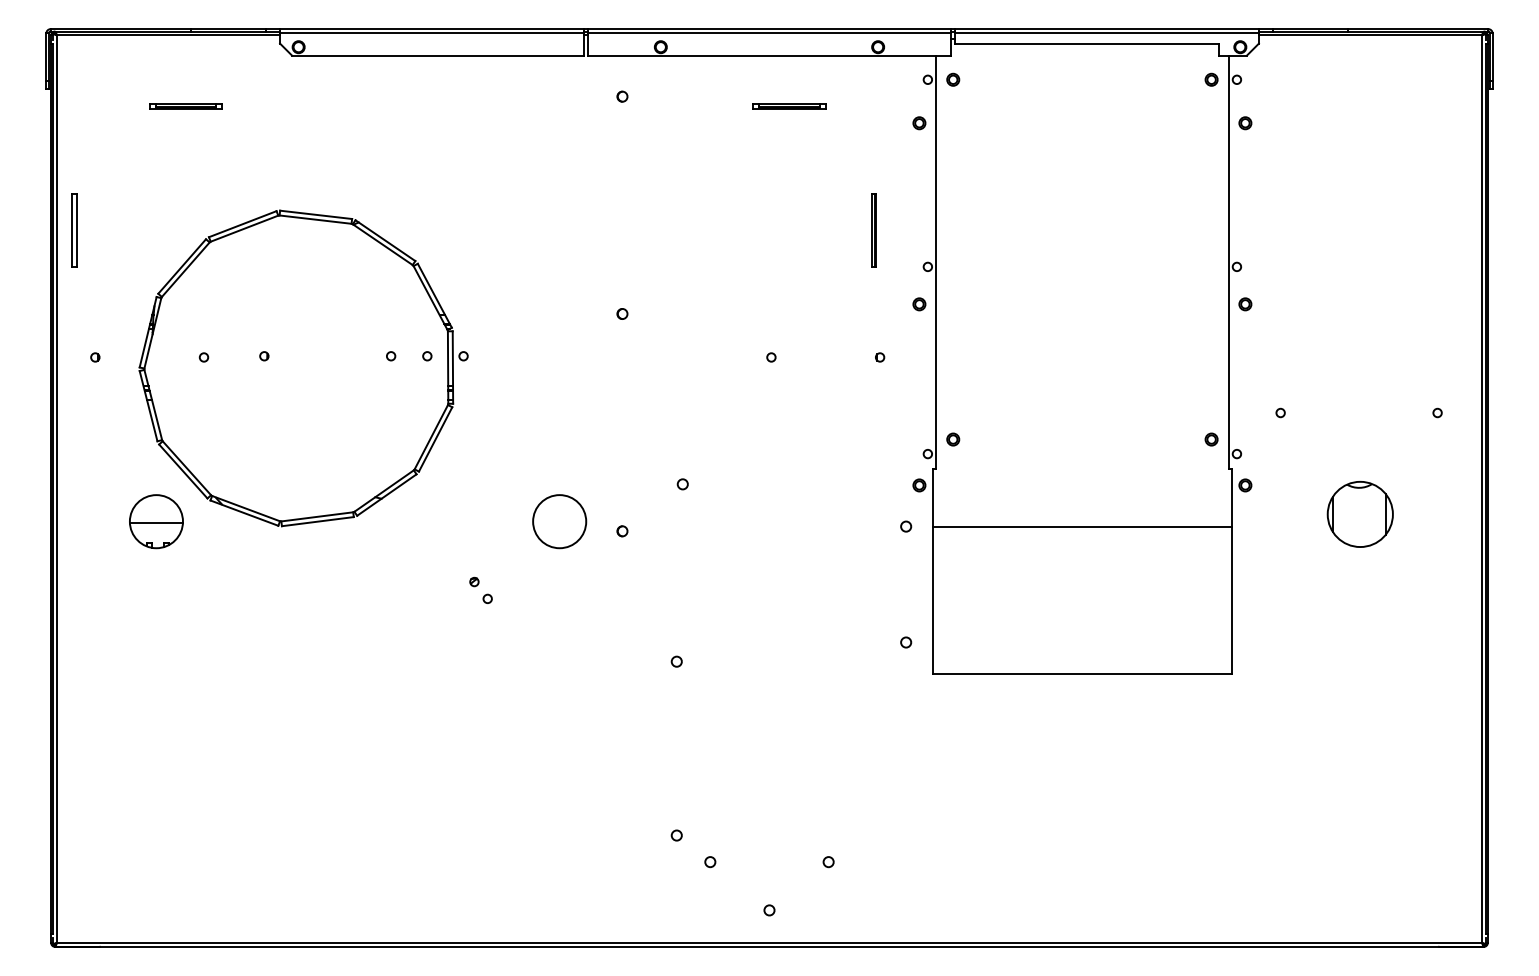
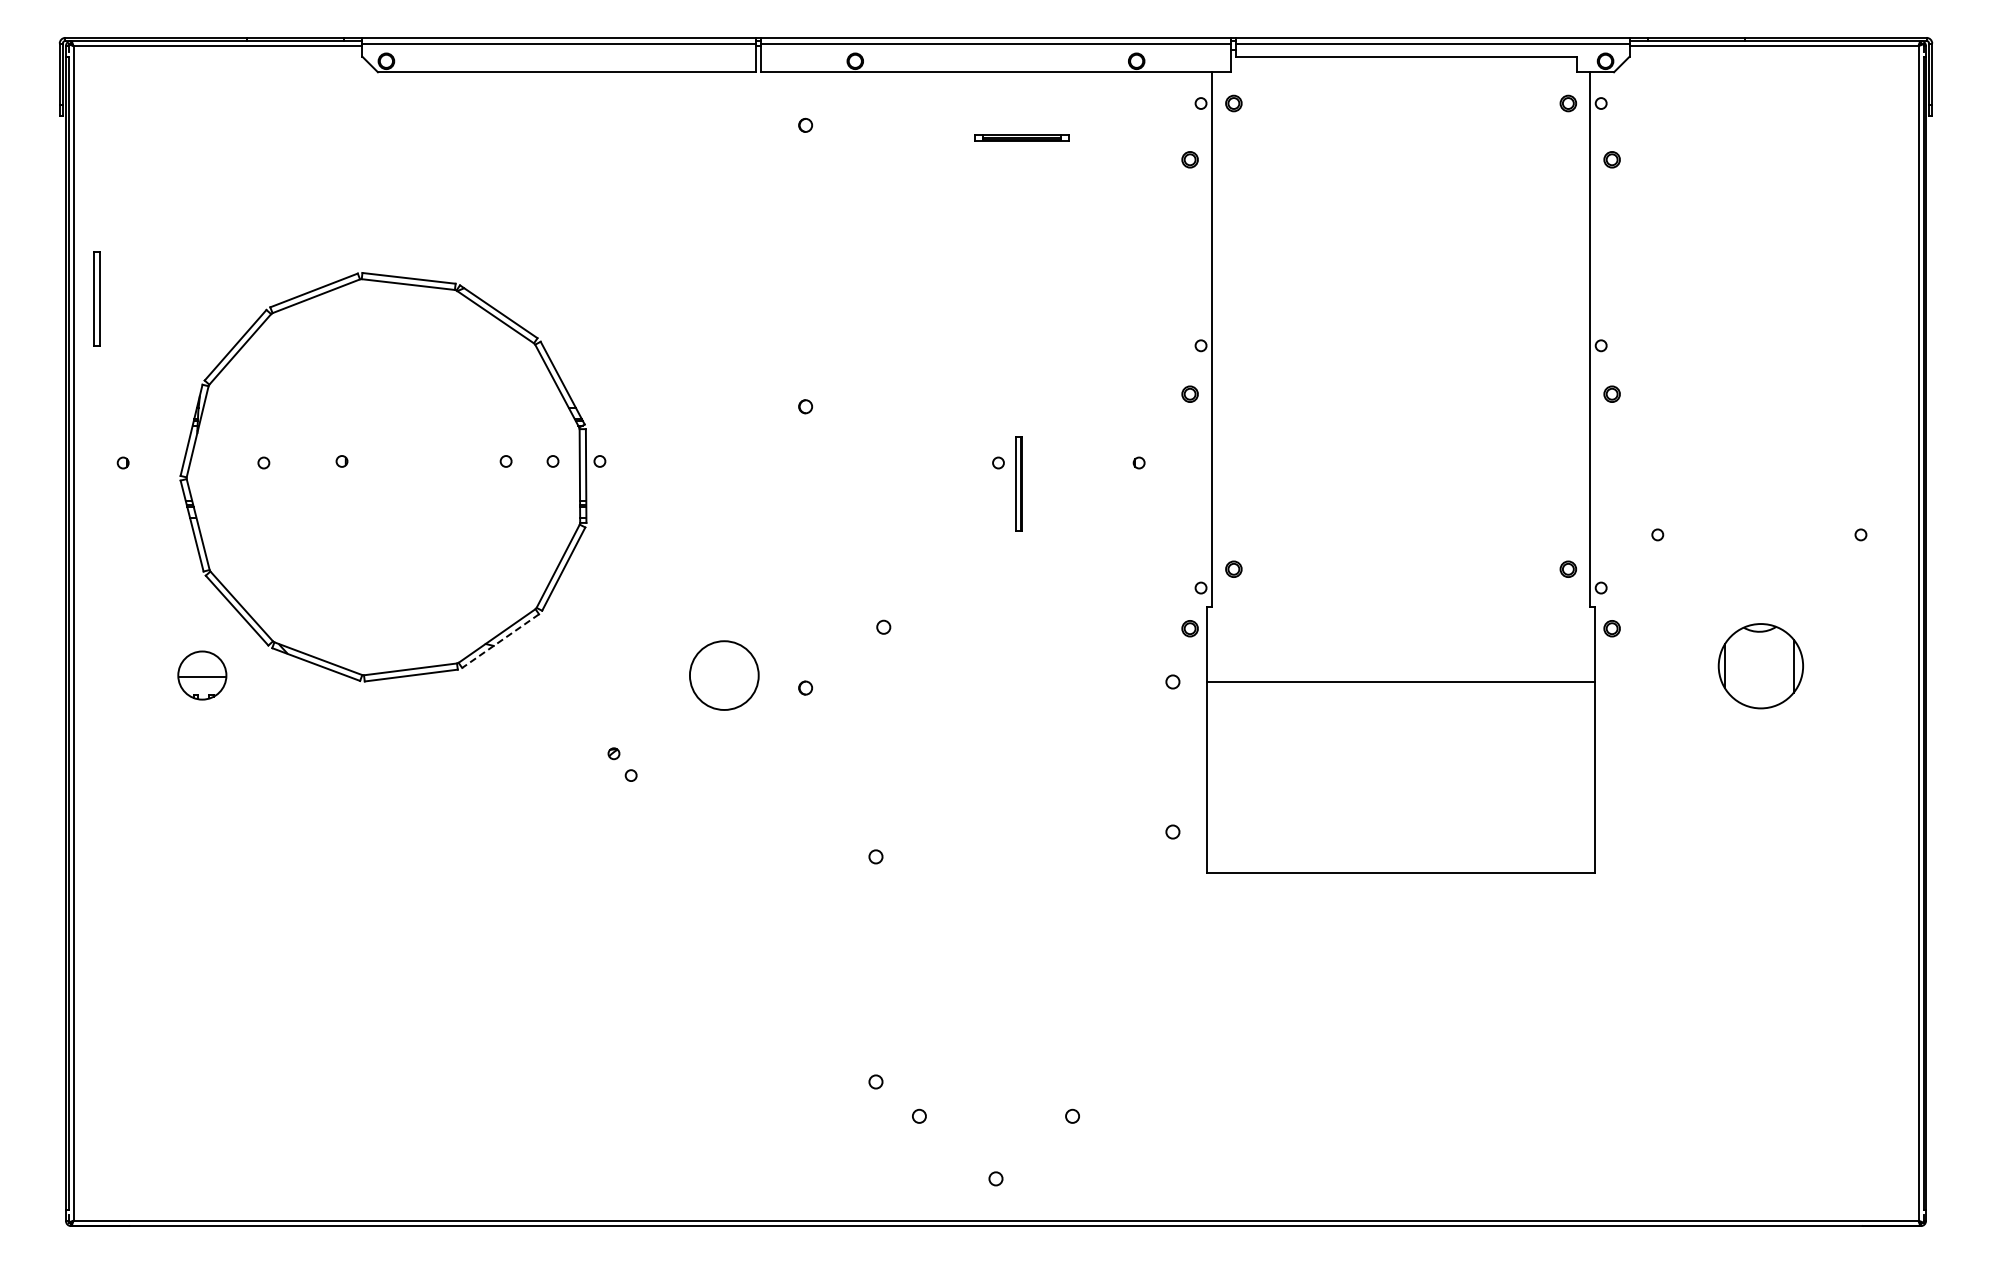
part: (185, 106) -> (240, 137), removed
part: (873, 230) -> (1018, 483), moved
line: (386, 495) -> (500, 641), solid -> dashed
part: (156, 521) -> (202, 675), size x0.7

